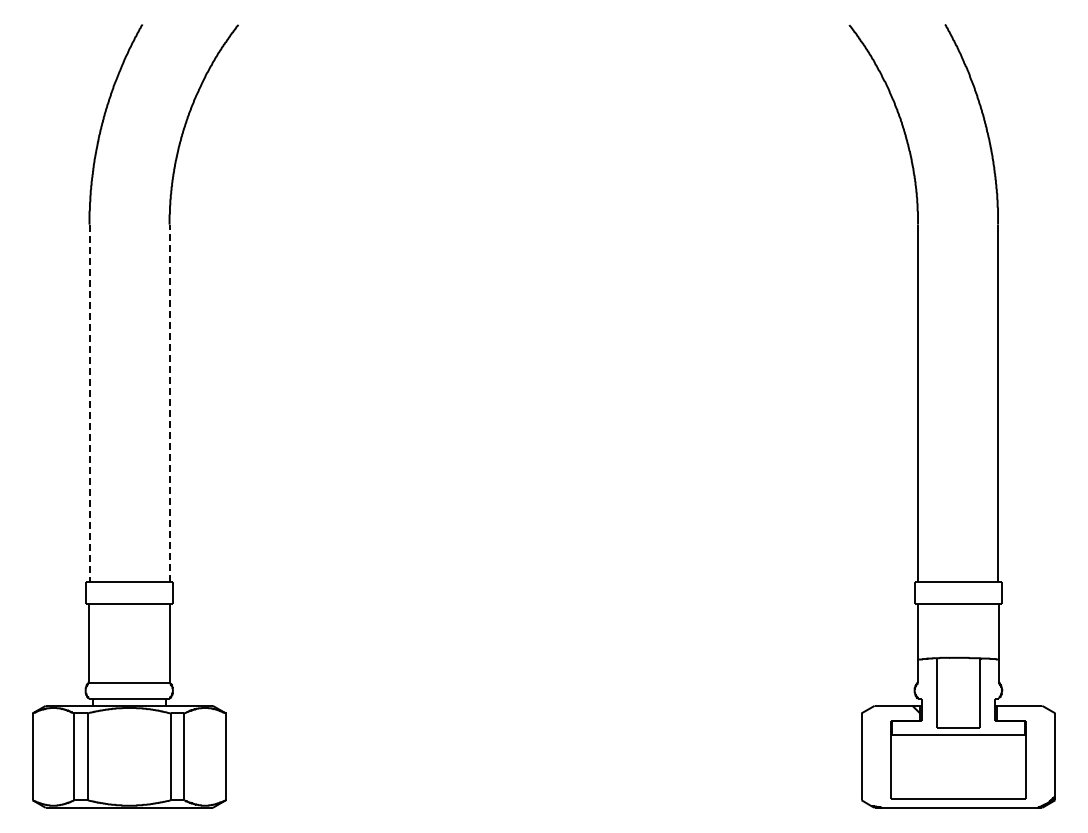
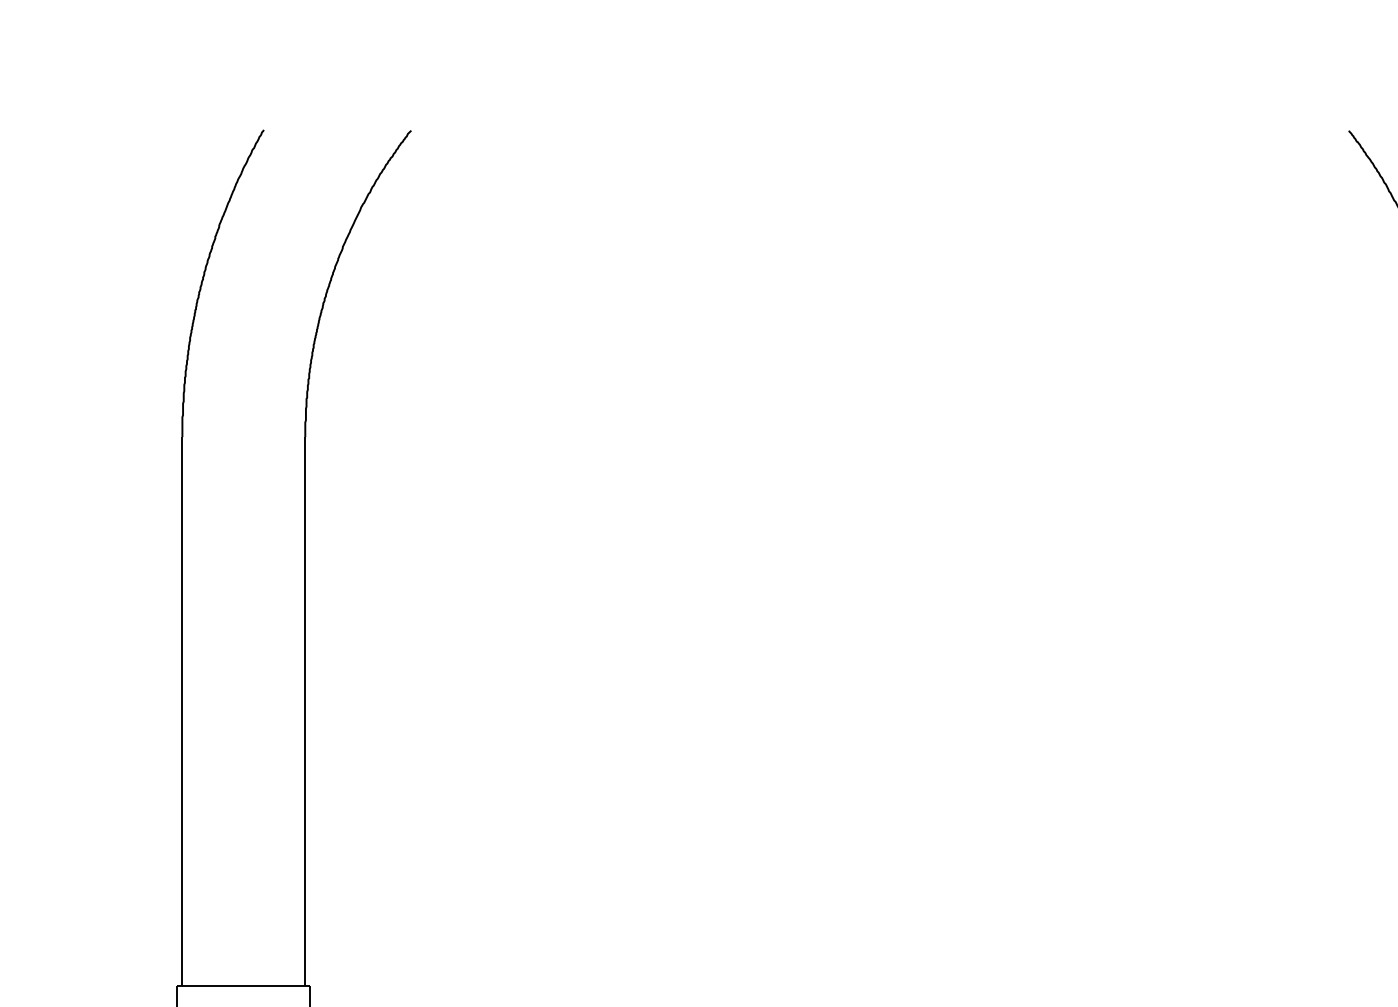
line: (89, 403) -> (182, 711), dashed -> solid
line: (169, 403) -> (305, 711), dashed -> solid

